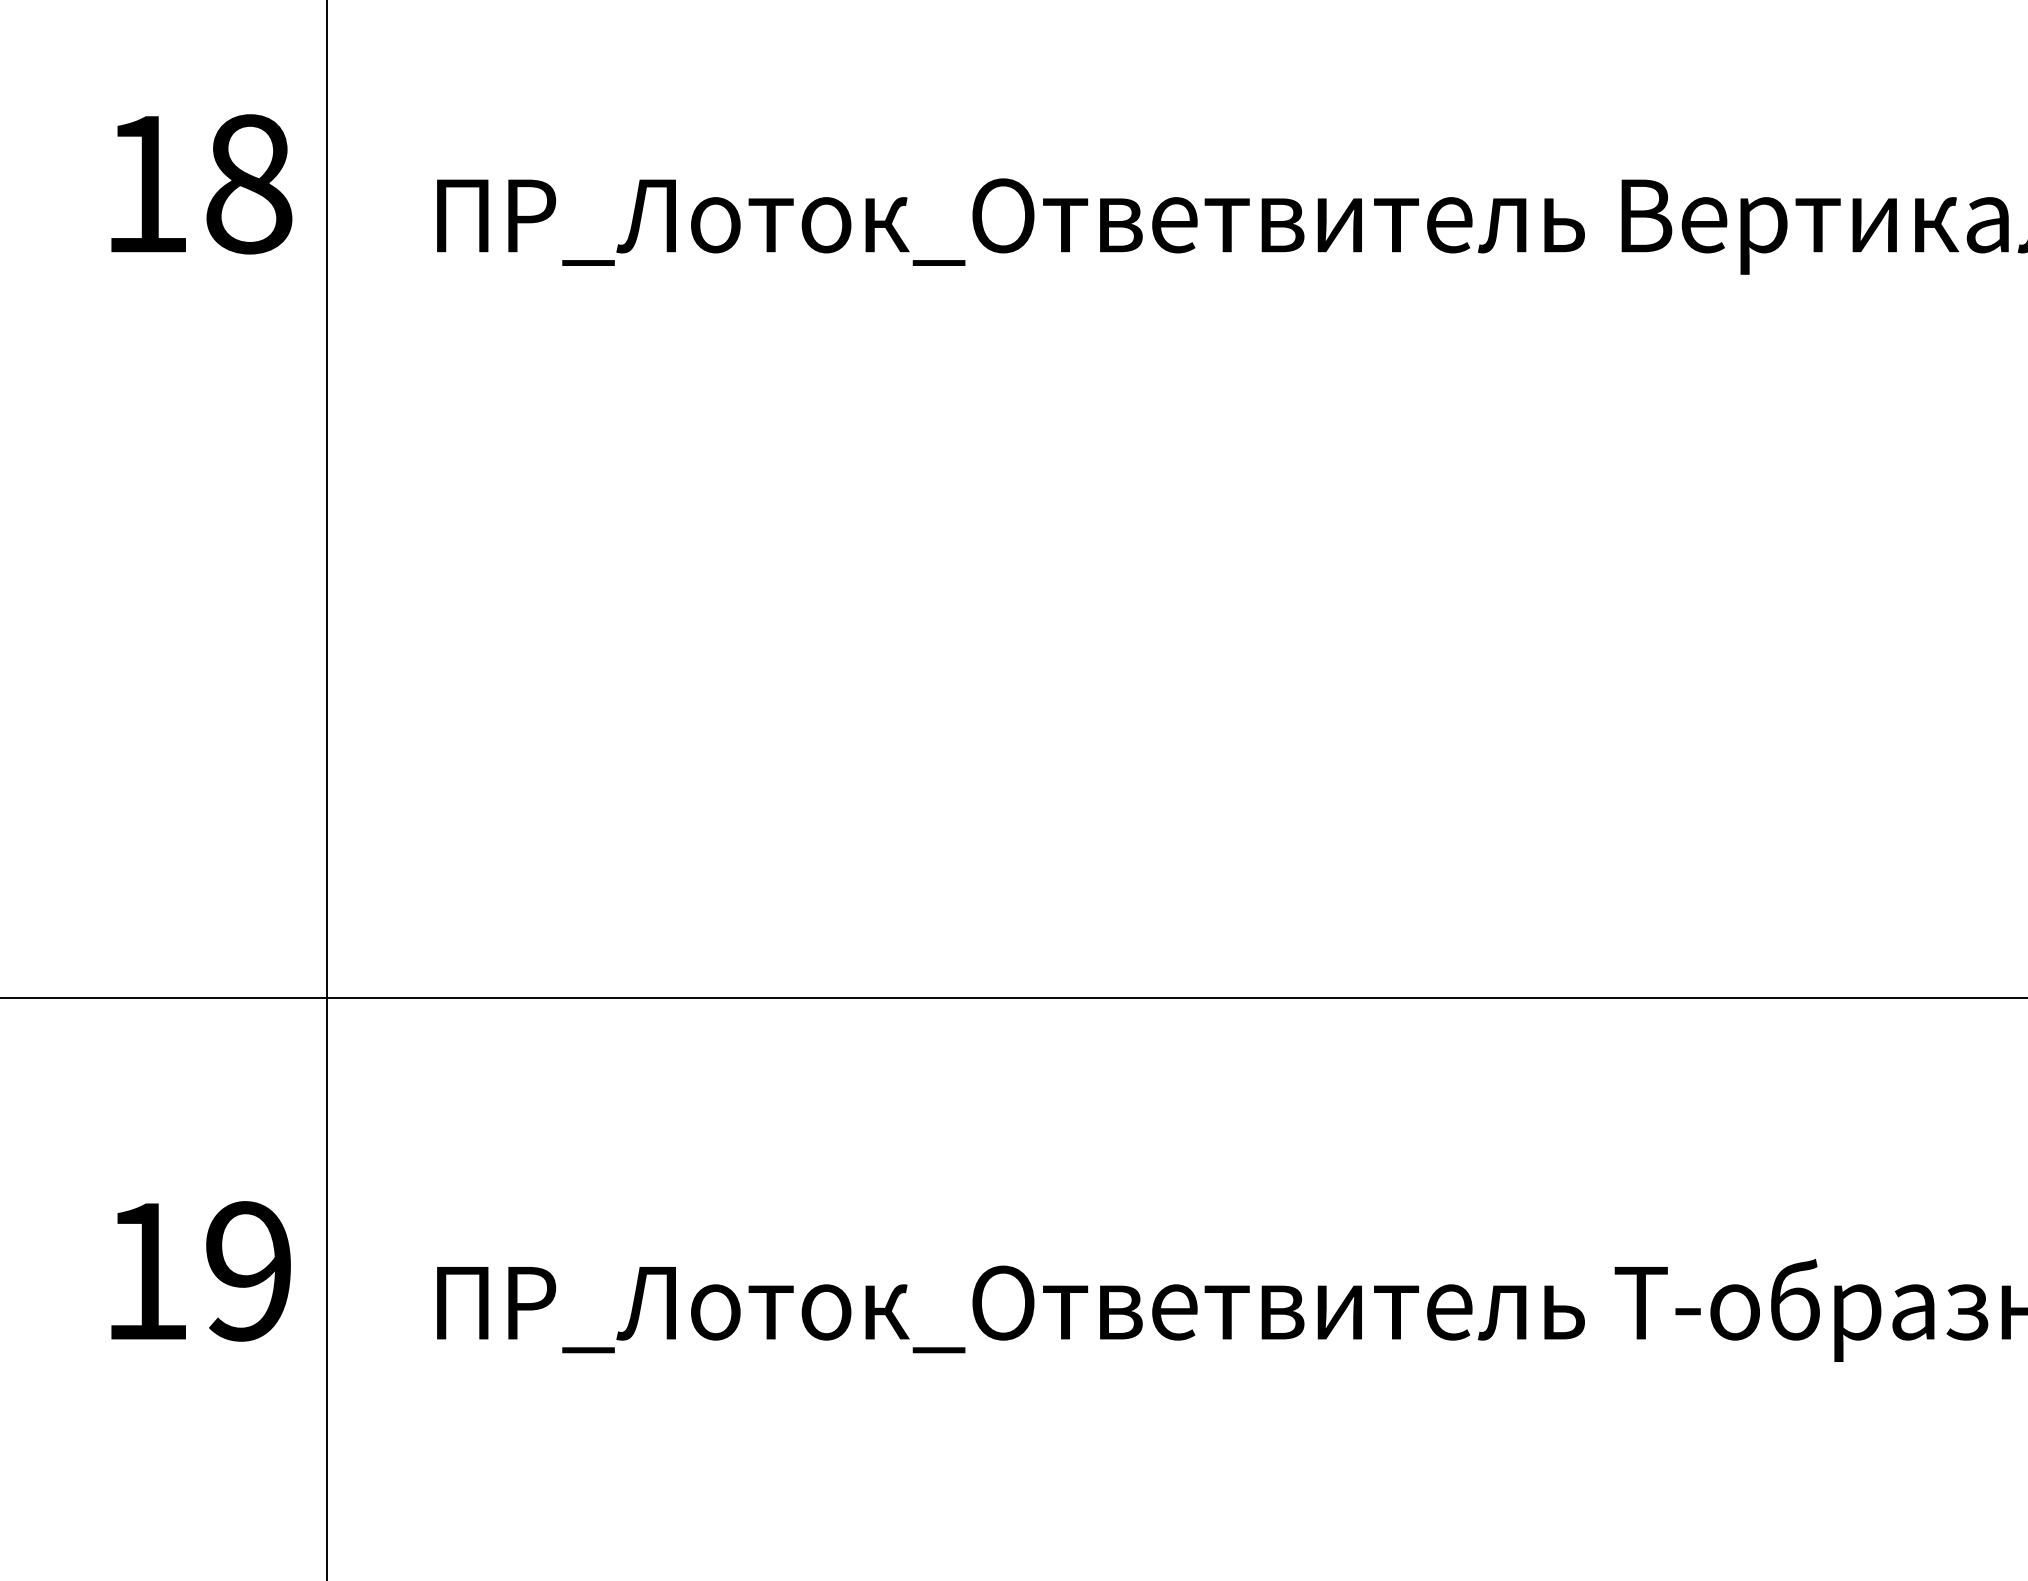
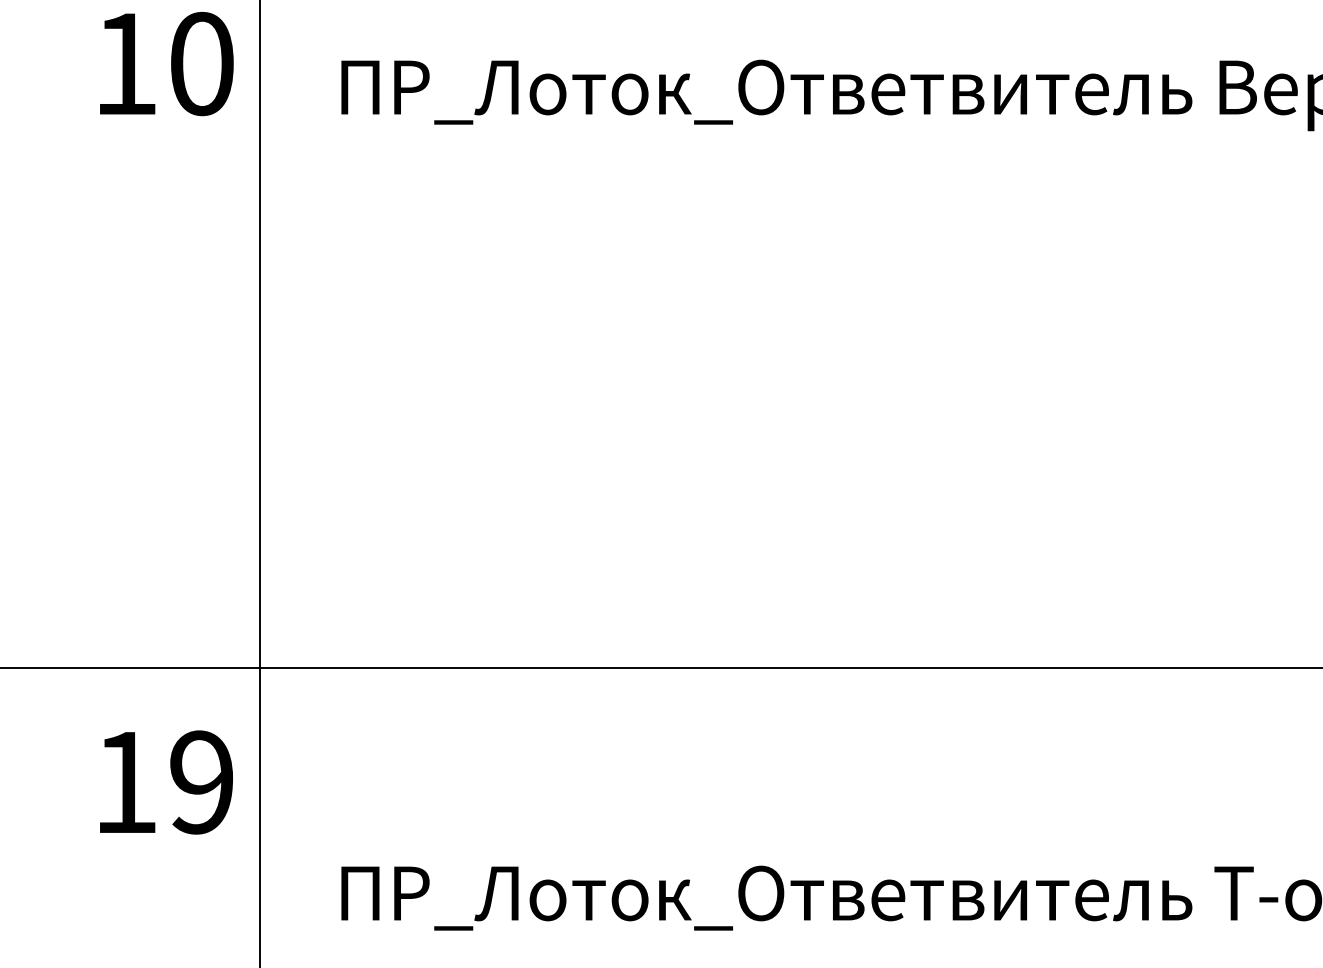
text: (249, 183) -> (202, 63), 18 -> 10
text: (200, 1271) -> (166, 782), moved

